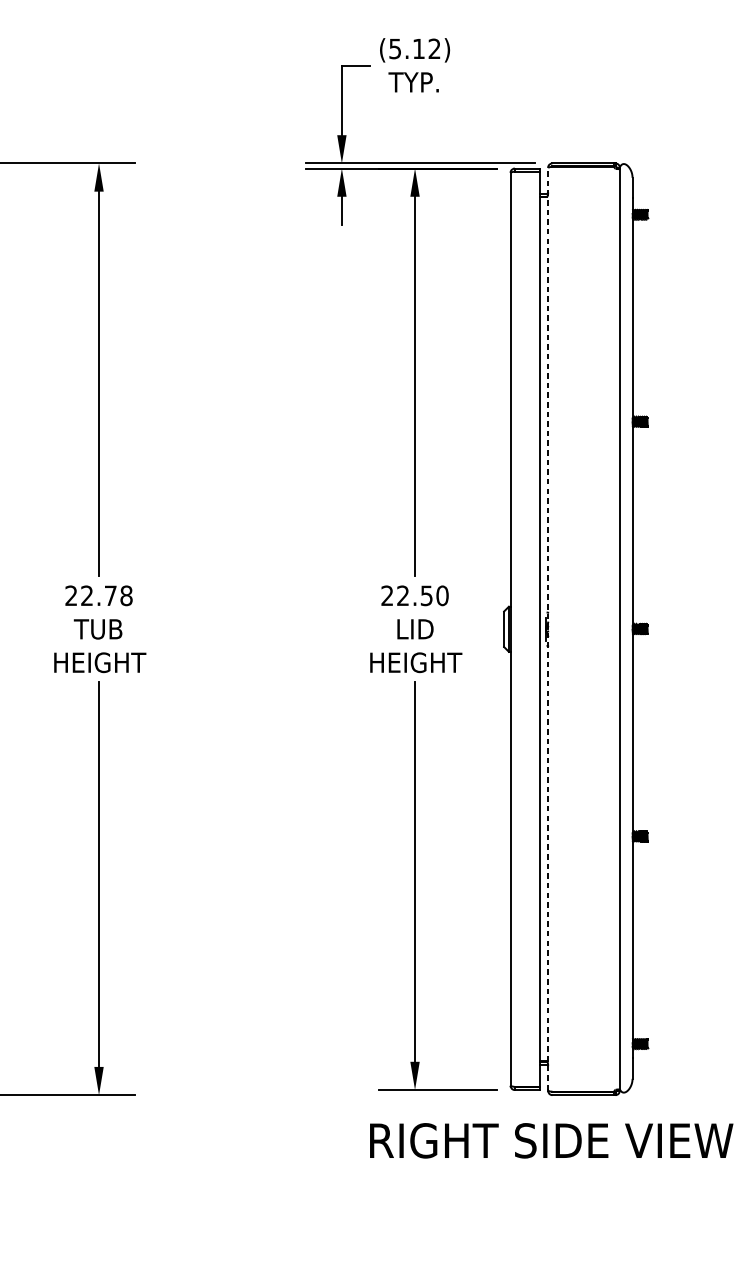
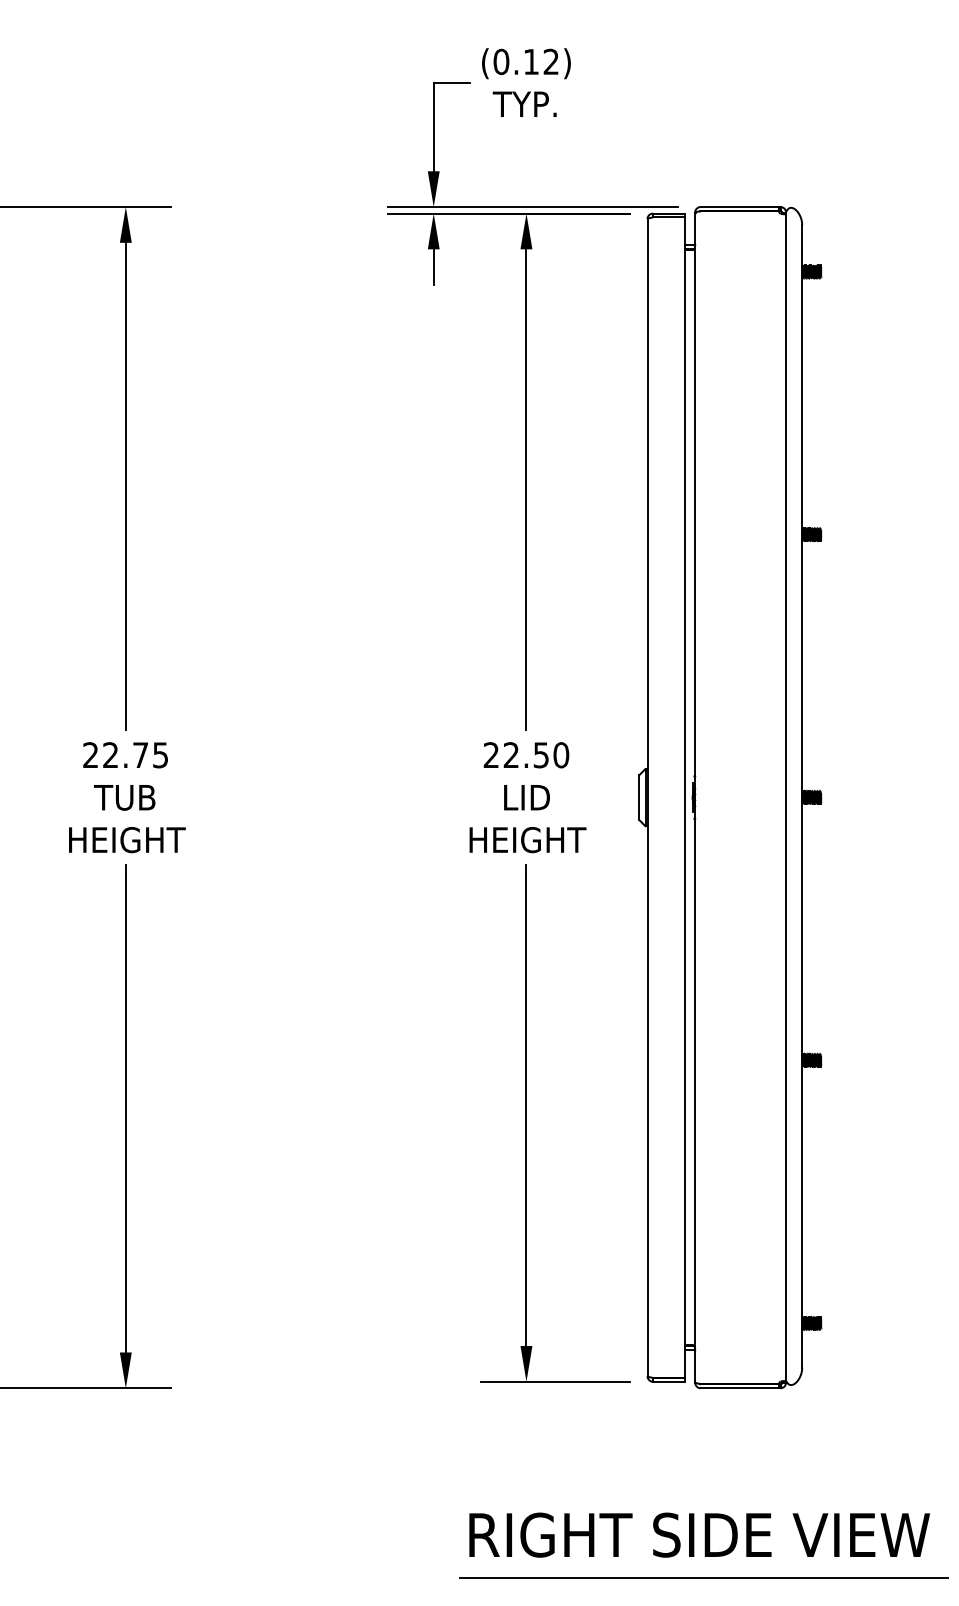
text: (395, 48) -> (501, 61), (5.12) -> (0.12)
text: (126, 596) -> (160, 755), 22.78 -> 22.75
line: (548, 629) -> (695, 797), dashed -> solid
text: (551, 1140) -> (699, 1534), moved
line: (554, 1245) -> (703, 1578), added

